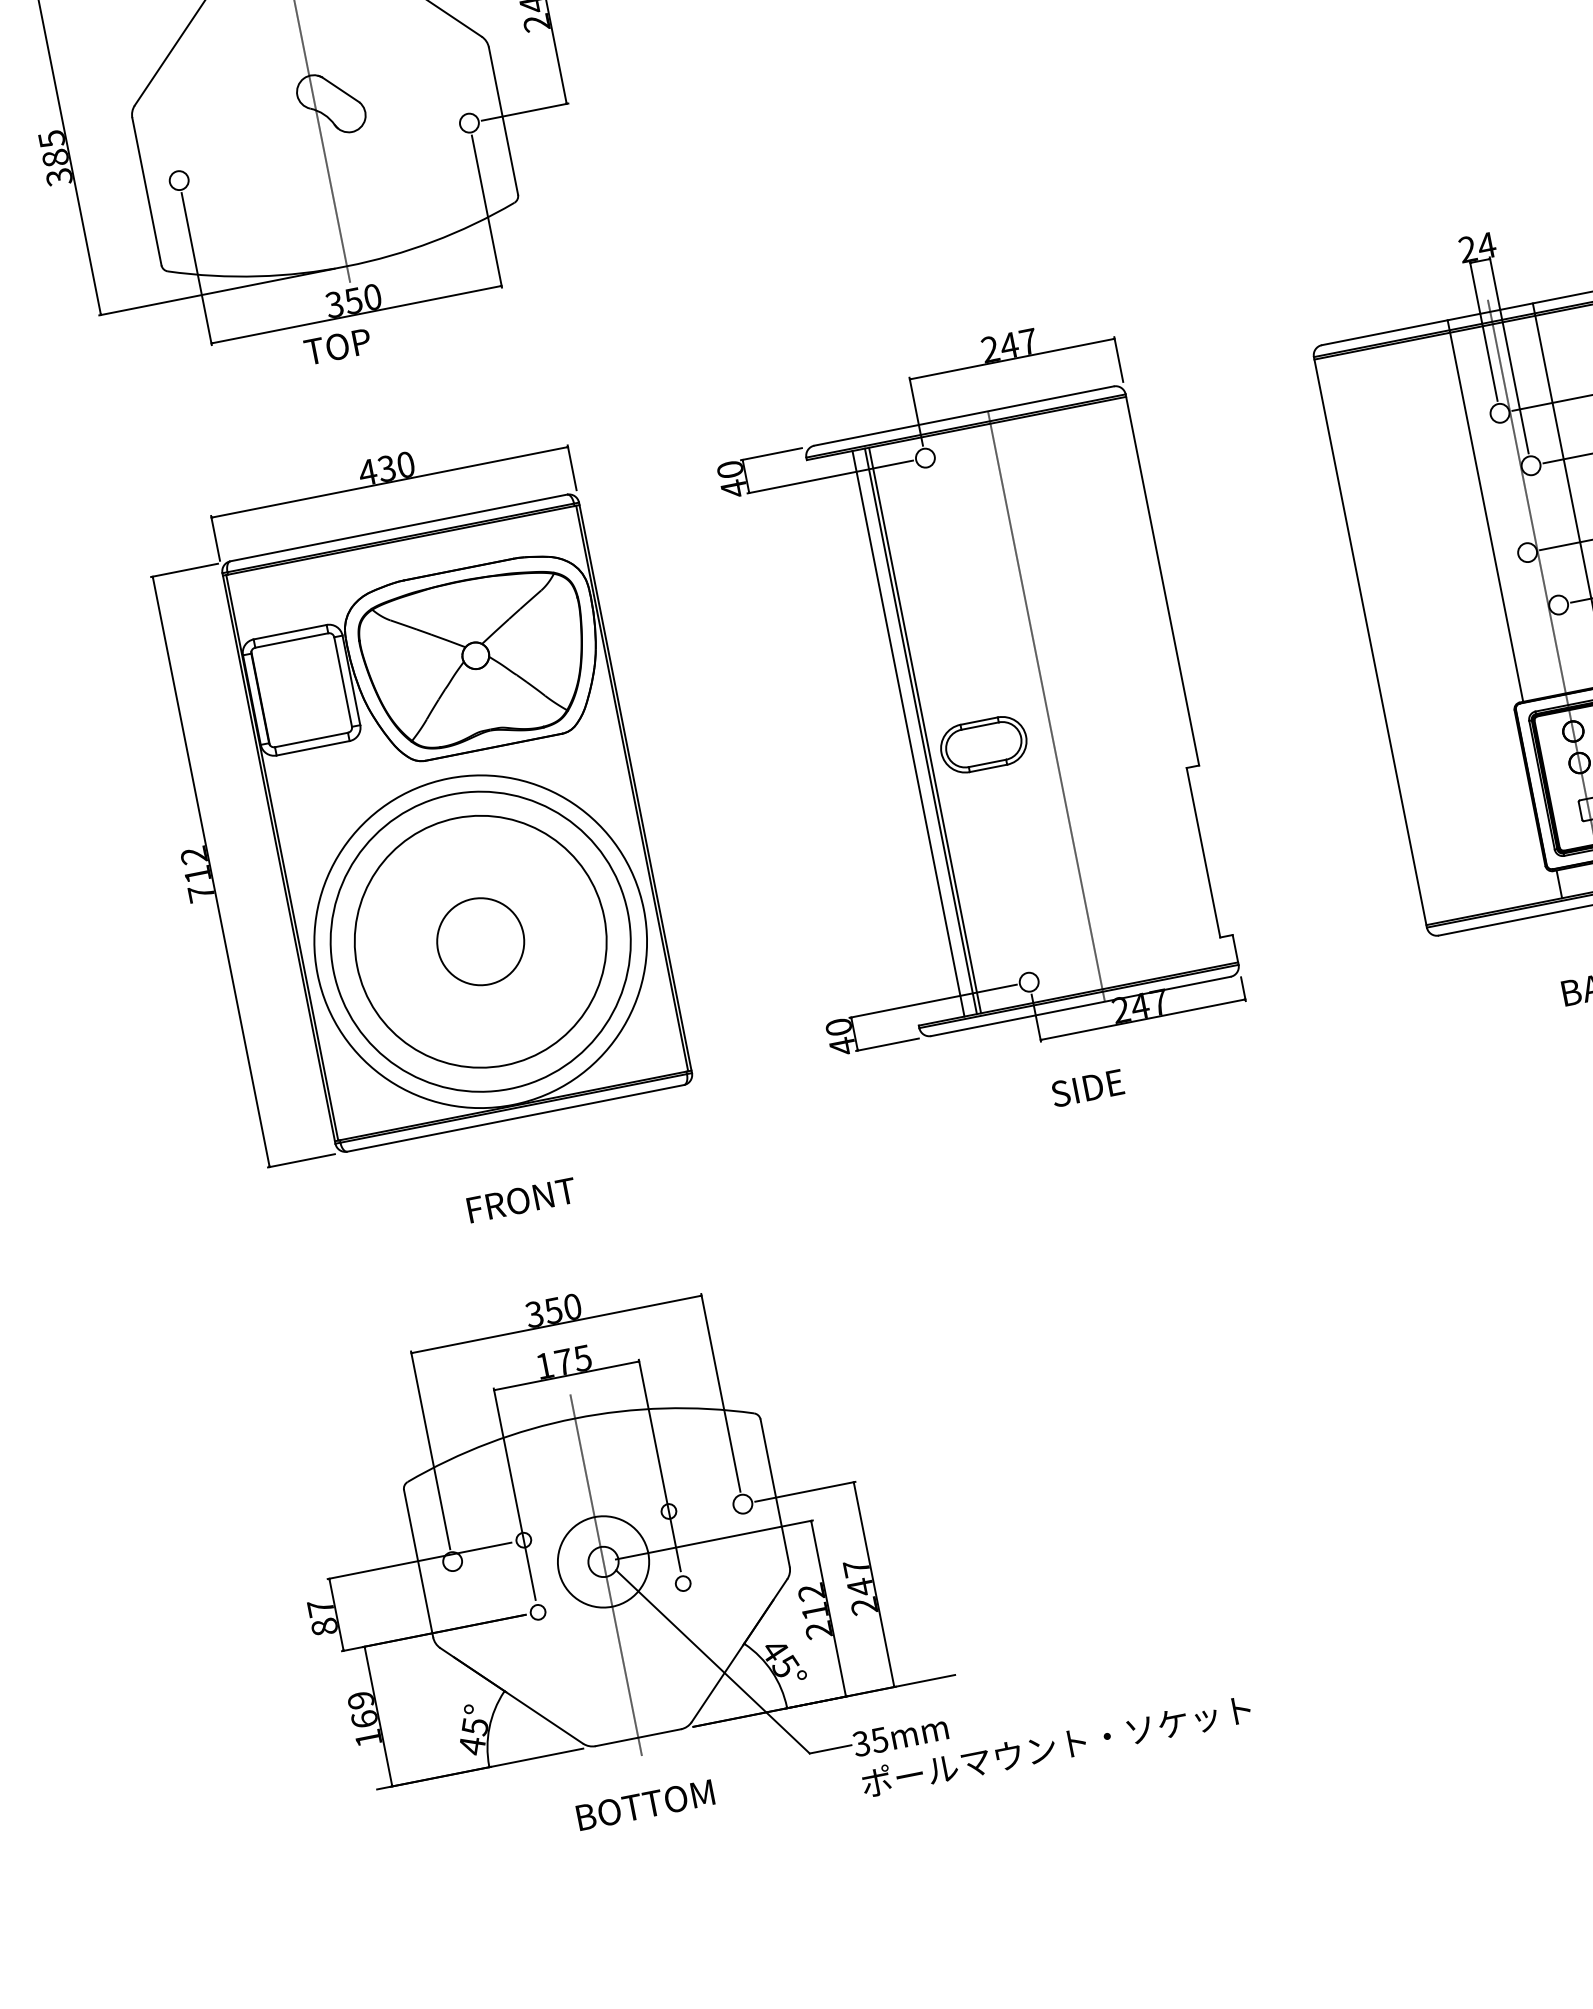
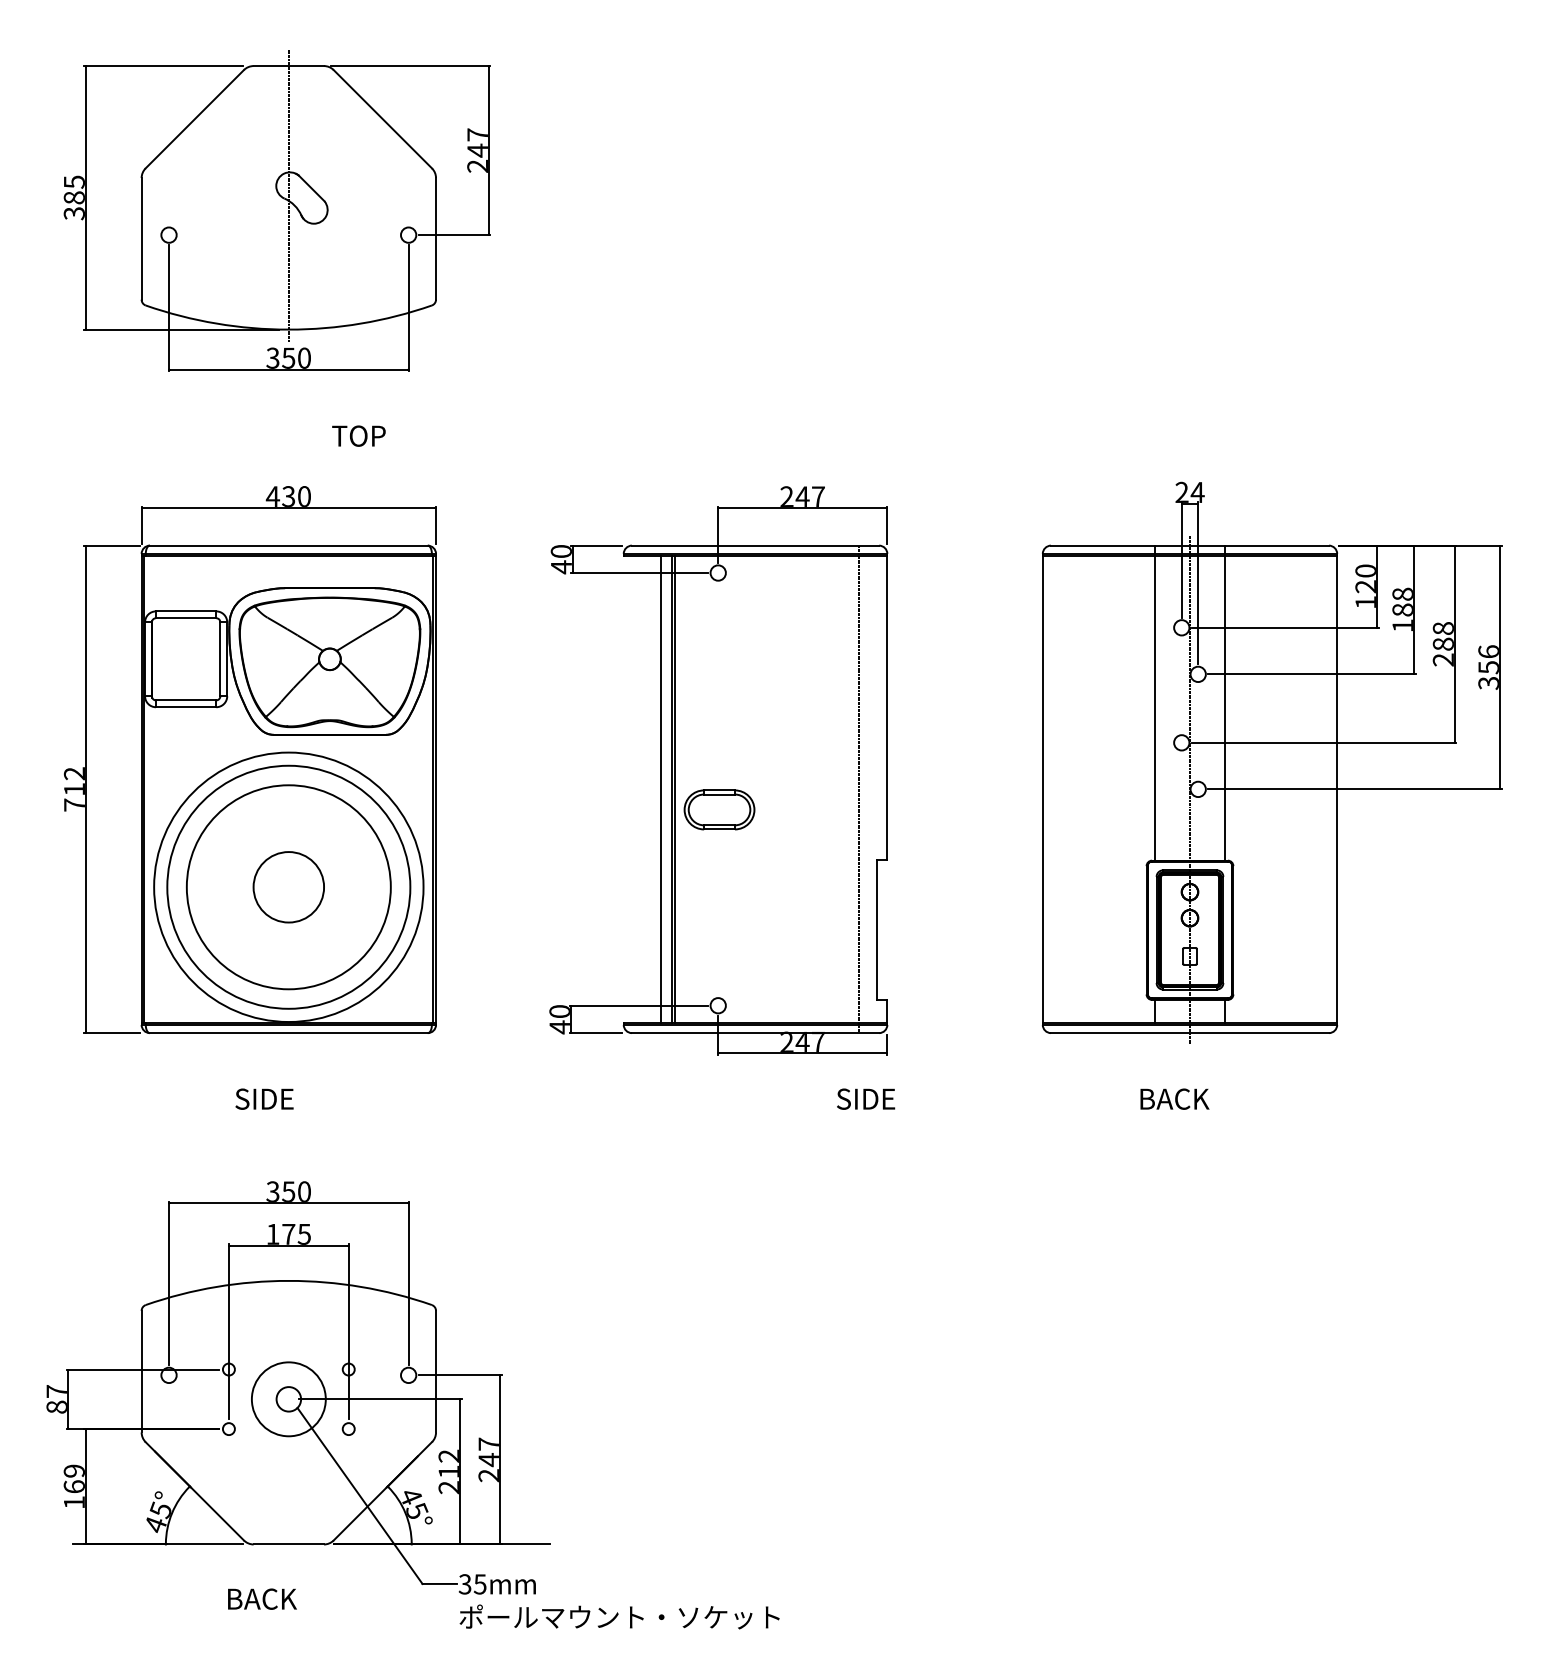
text: (337, 346) -> (358, 435), moved
line: (1046, 706) -> (859, 789), moved
text: (1088, 1087) -> (866, 1098), moved
text: (520, 1199) -> (279, 1098), FRONT -> SIDE
line: (605, 1574) -> (288, 1409), removed
text: (654, 1802) -> (291, 1598), BOTTOM -> BACK

